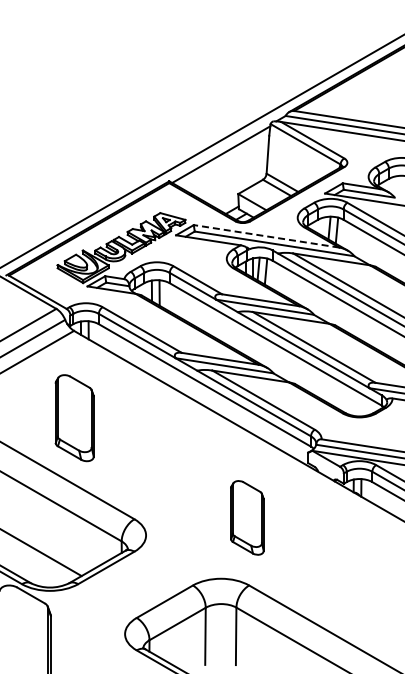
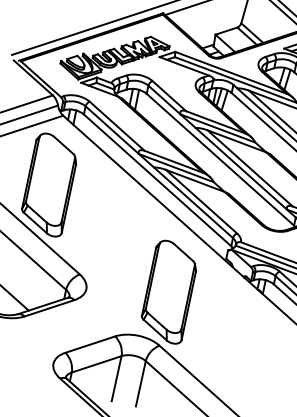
line: (266, 236) -> (230, 72), dashed -> solid
part: (74, 417) -> (49, 184), size x1.43
part: (247, 517) -> (169, 291), size x1.67

